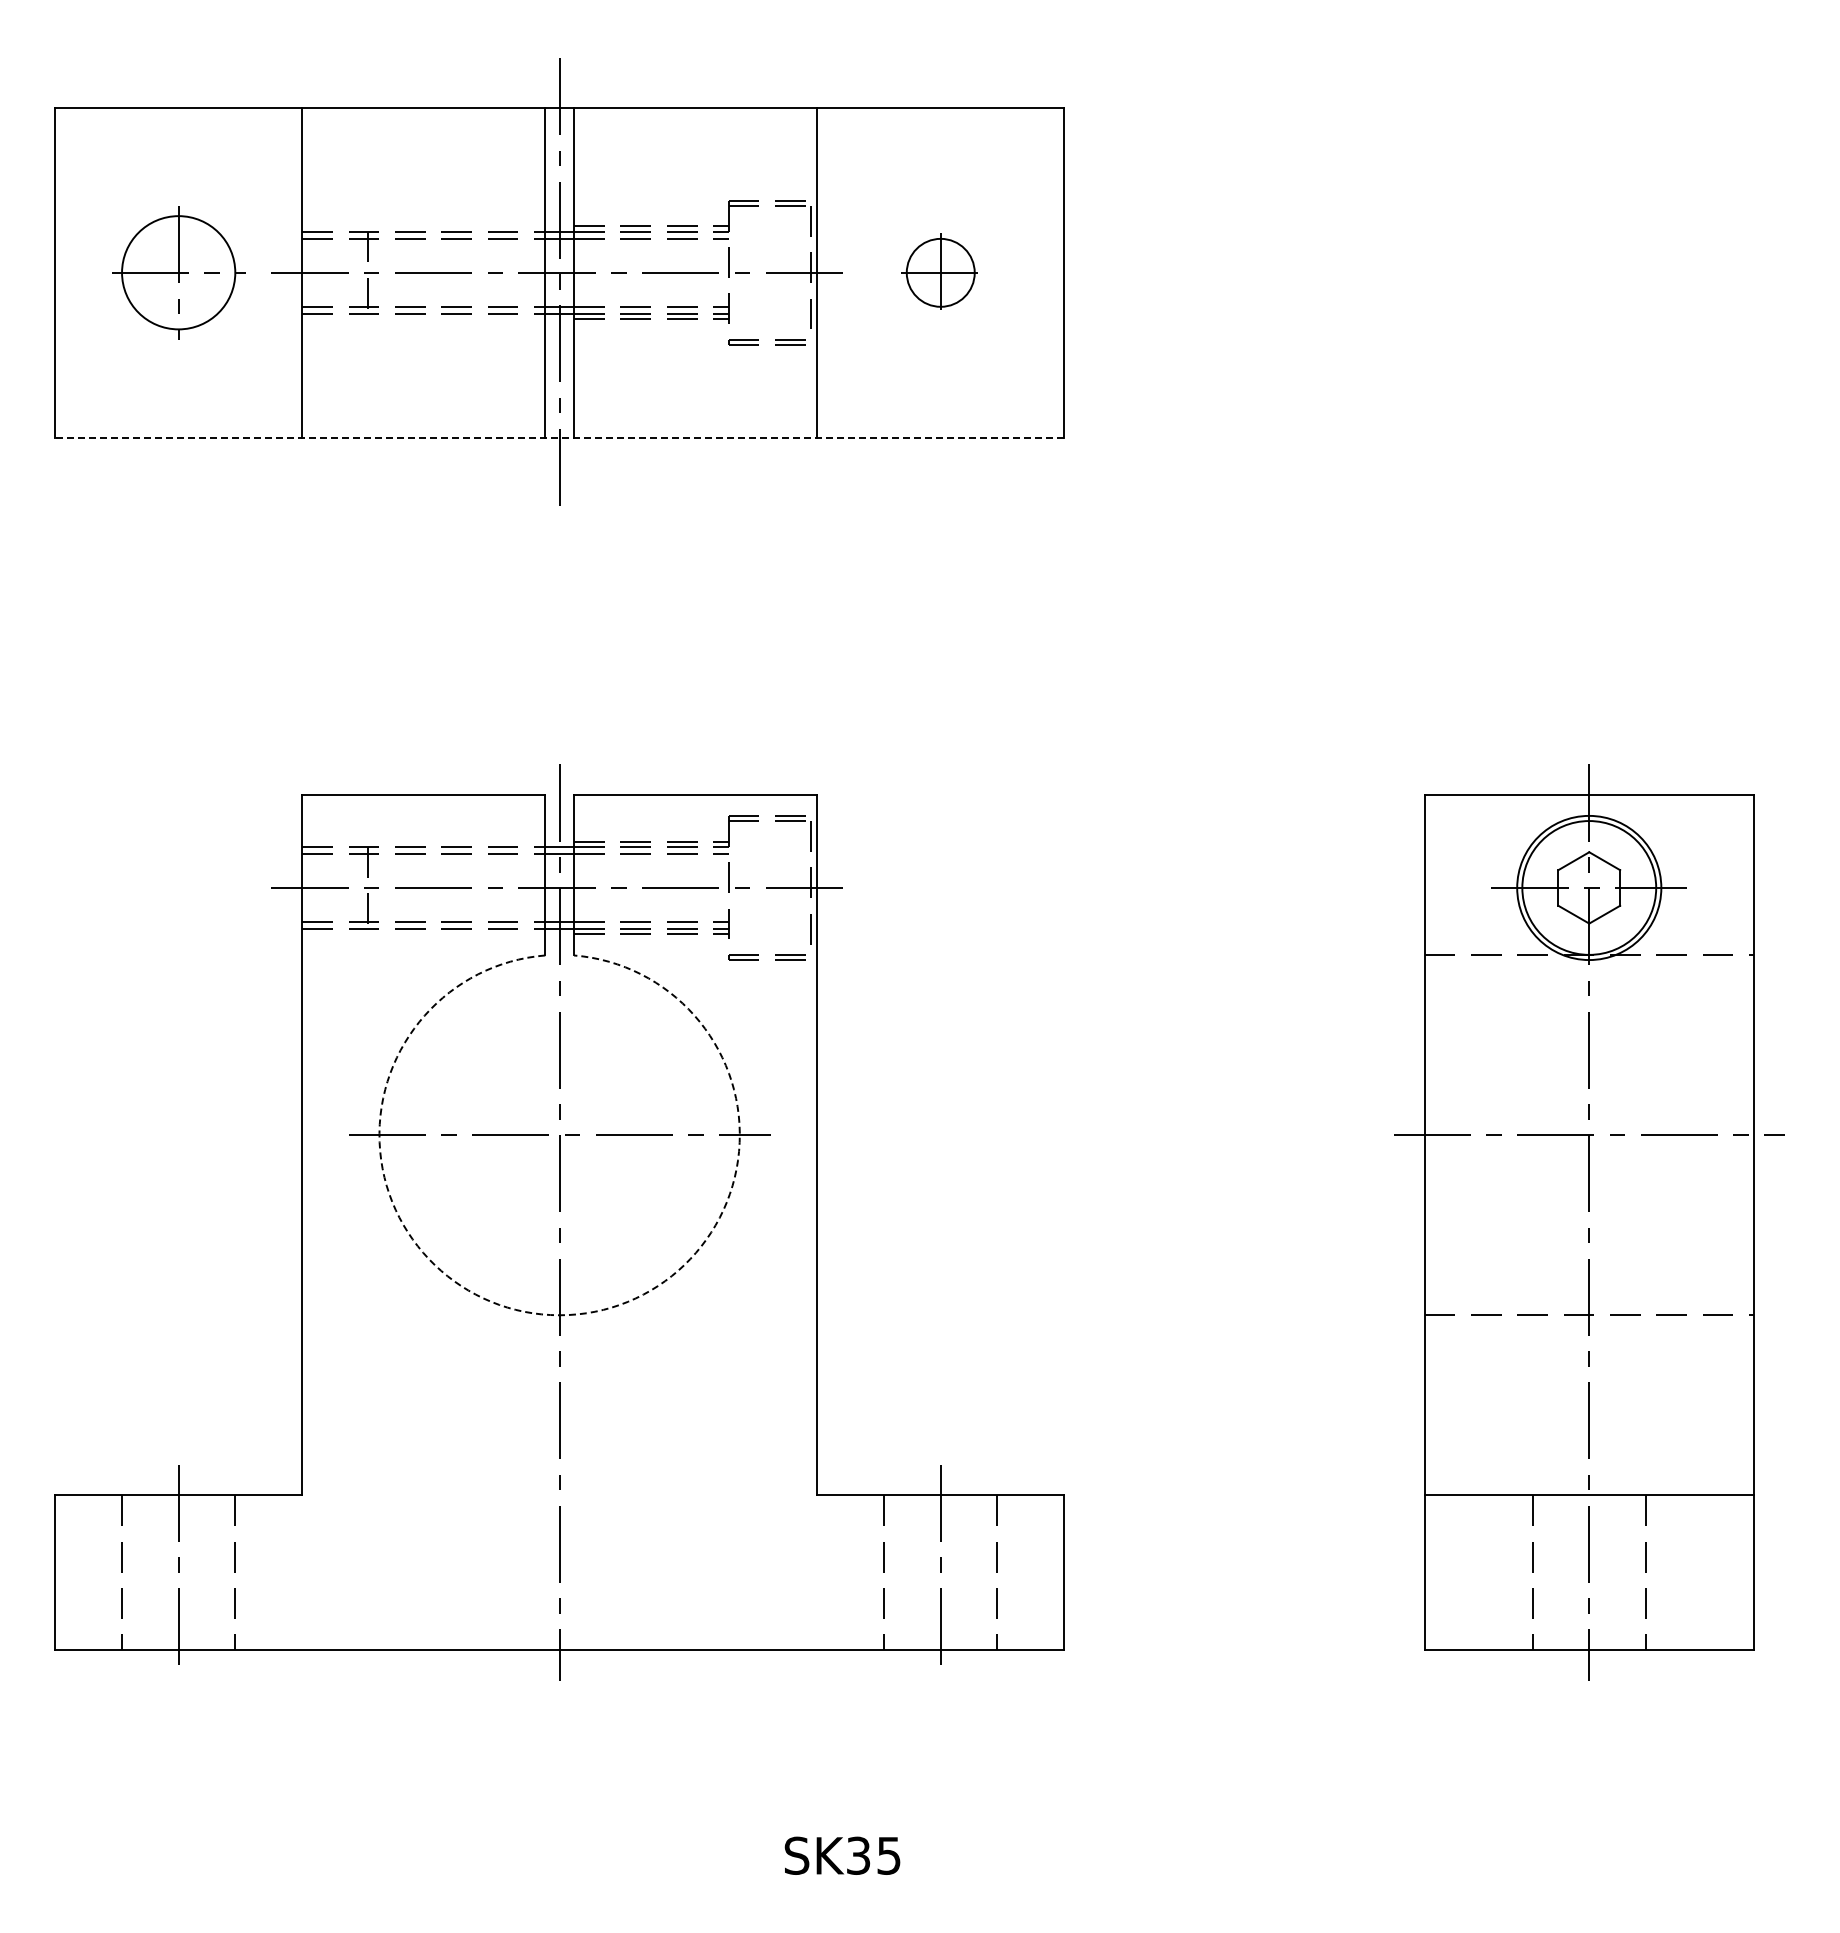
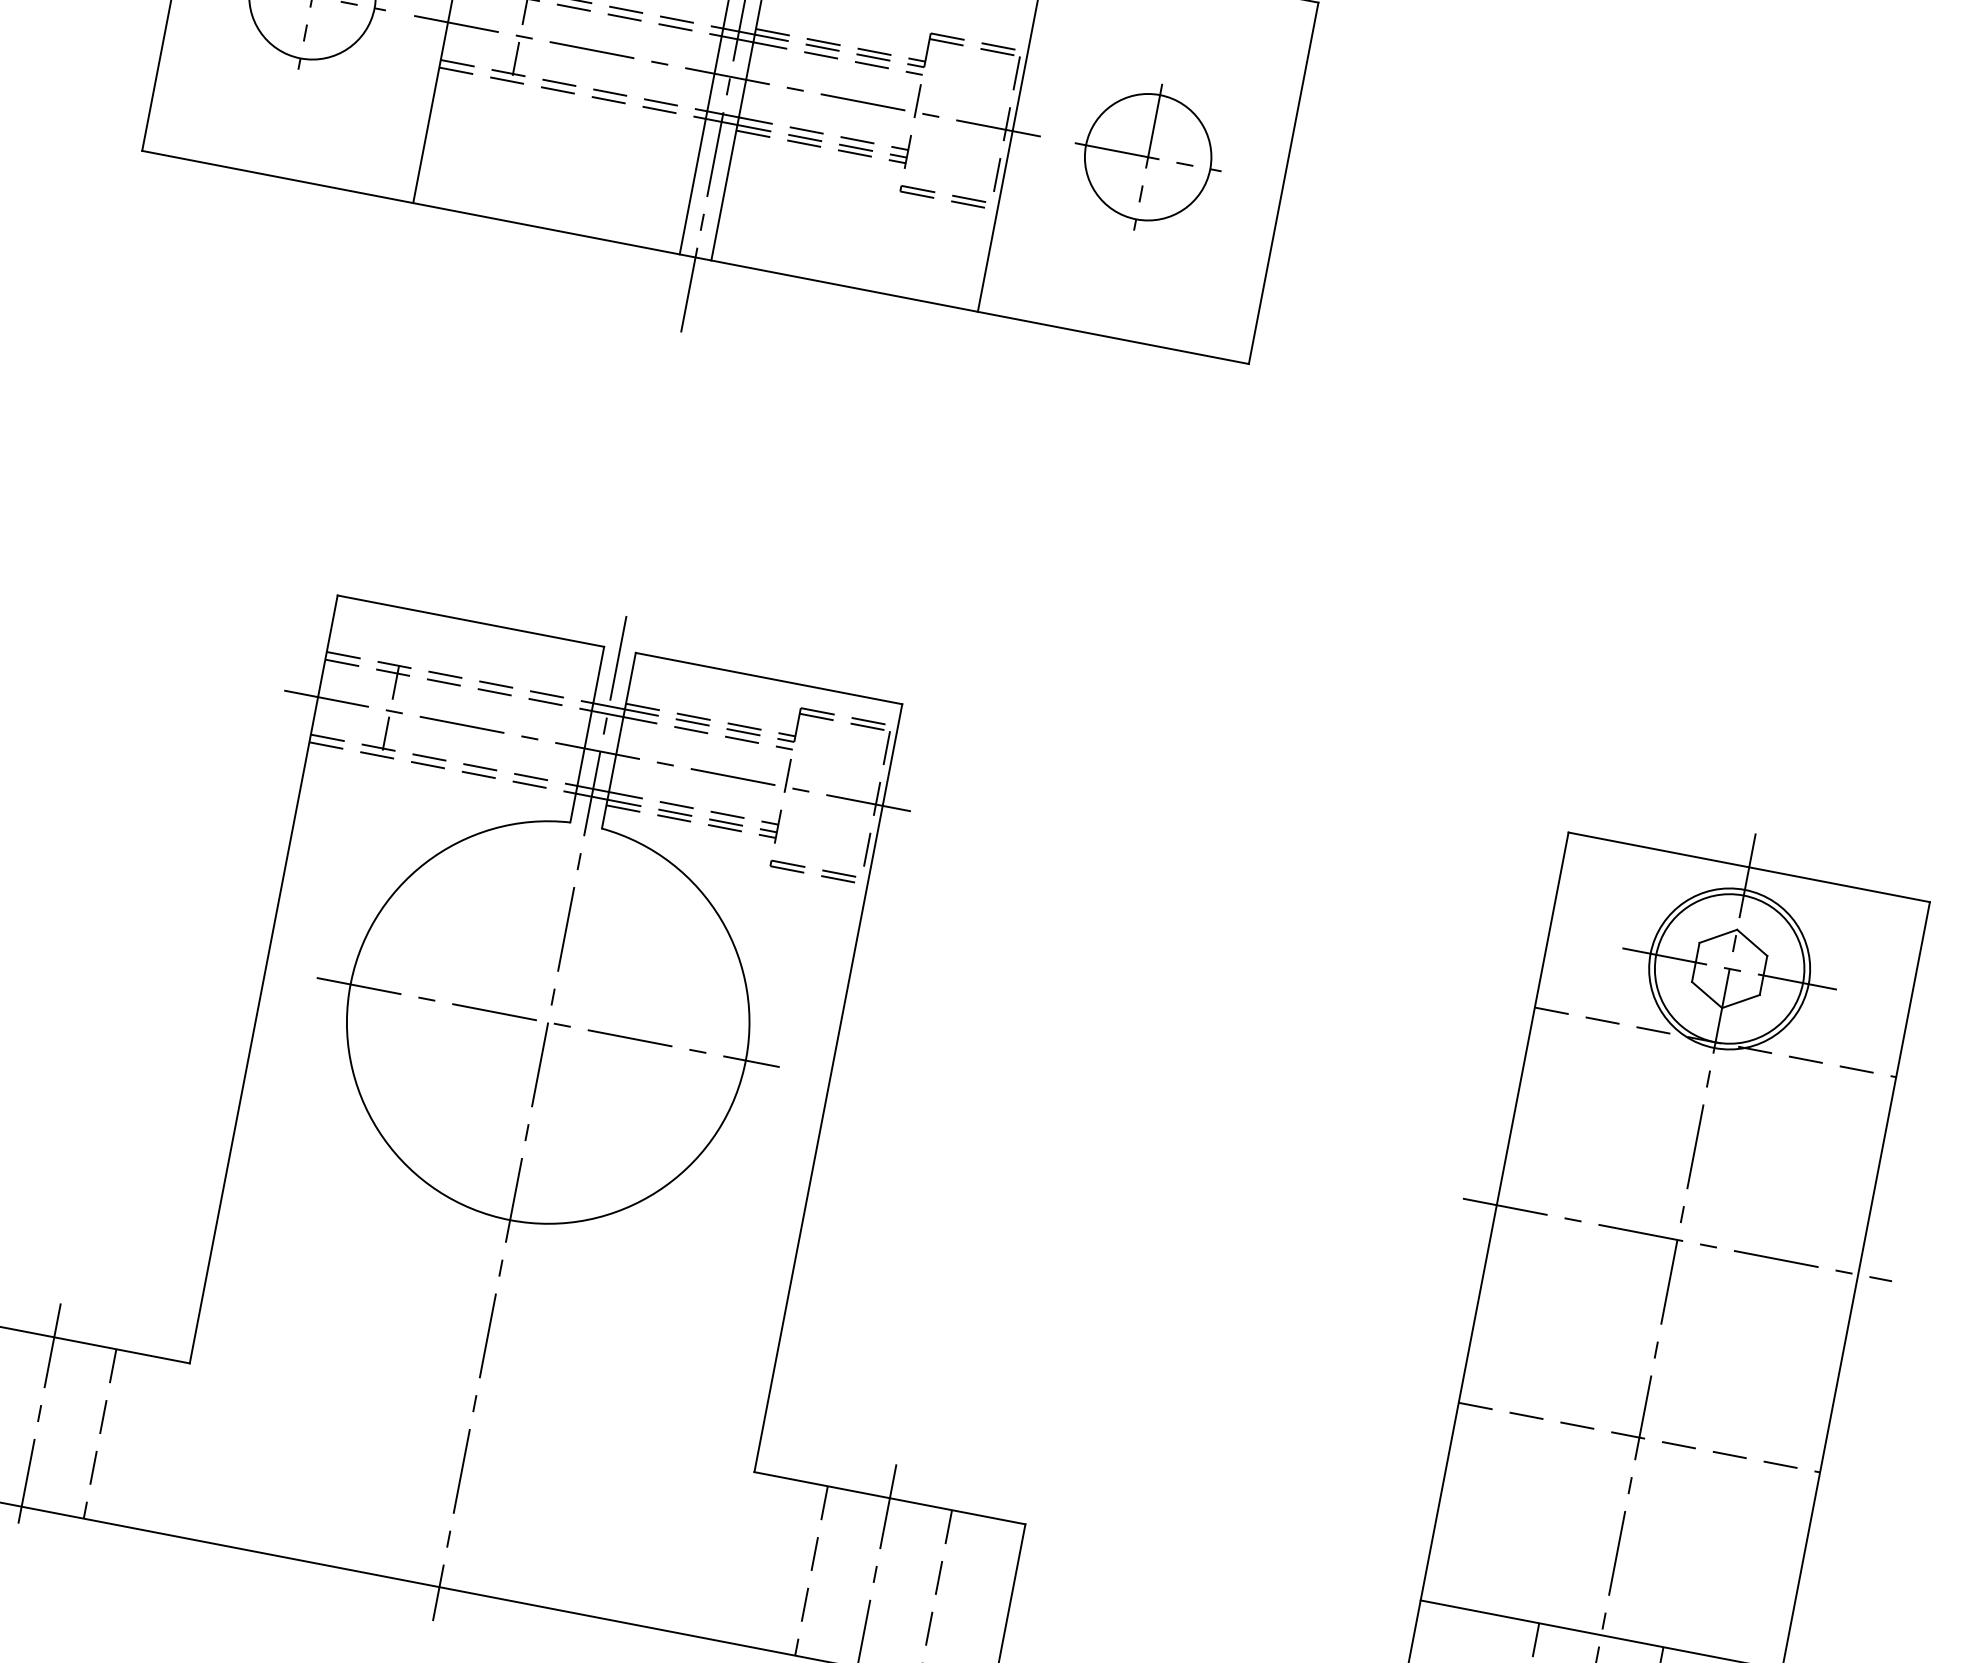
part: (940, 272) -> (1148, 156), size x1.67
line: (559, 437) -> (695, 257), dashed -> solid
arc: (559, 1315) -> (509, 1220), dashed -> solid

